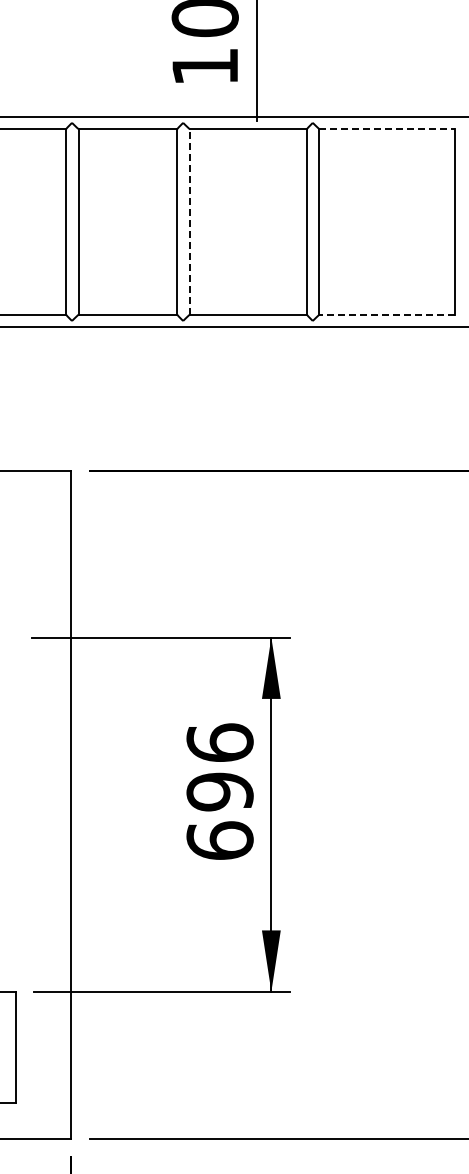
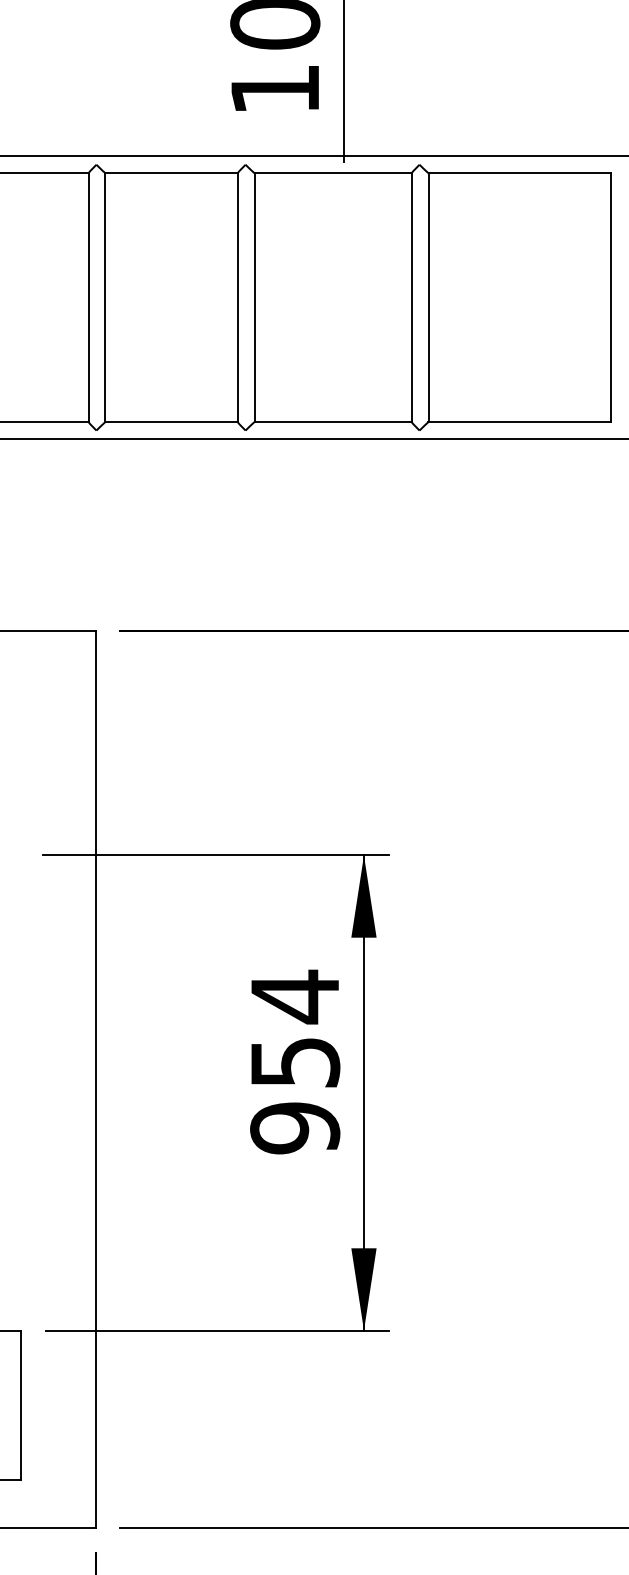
line: (387, 129) -> (519, 173), dashed -> solid
line: (189, 221) -> (254, 297), dashed -> solid
line: (387, 314) -> (519, 421), dashed -> solid
text: (219, 791) -> (294, 1061), 696 -> 954

